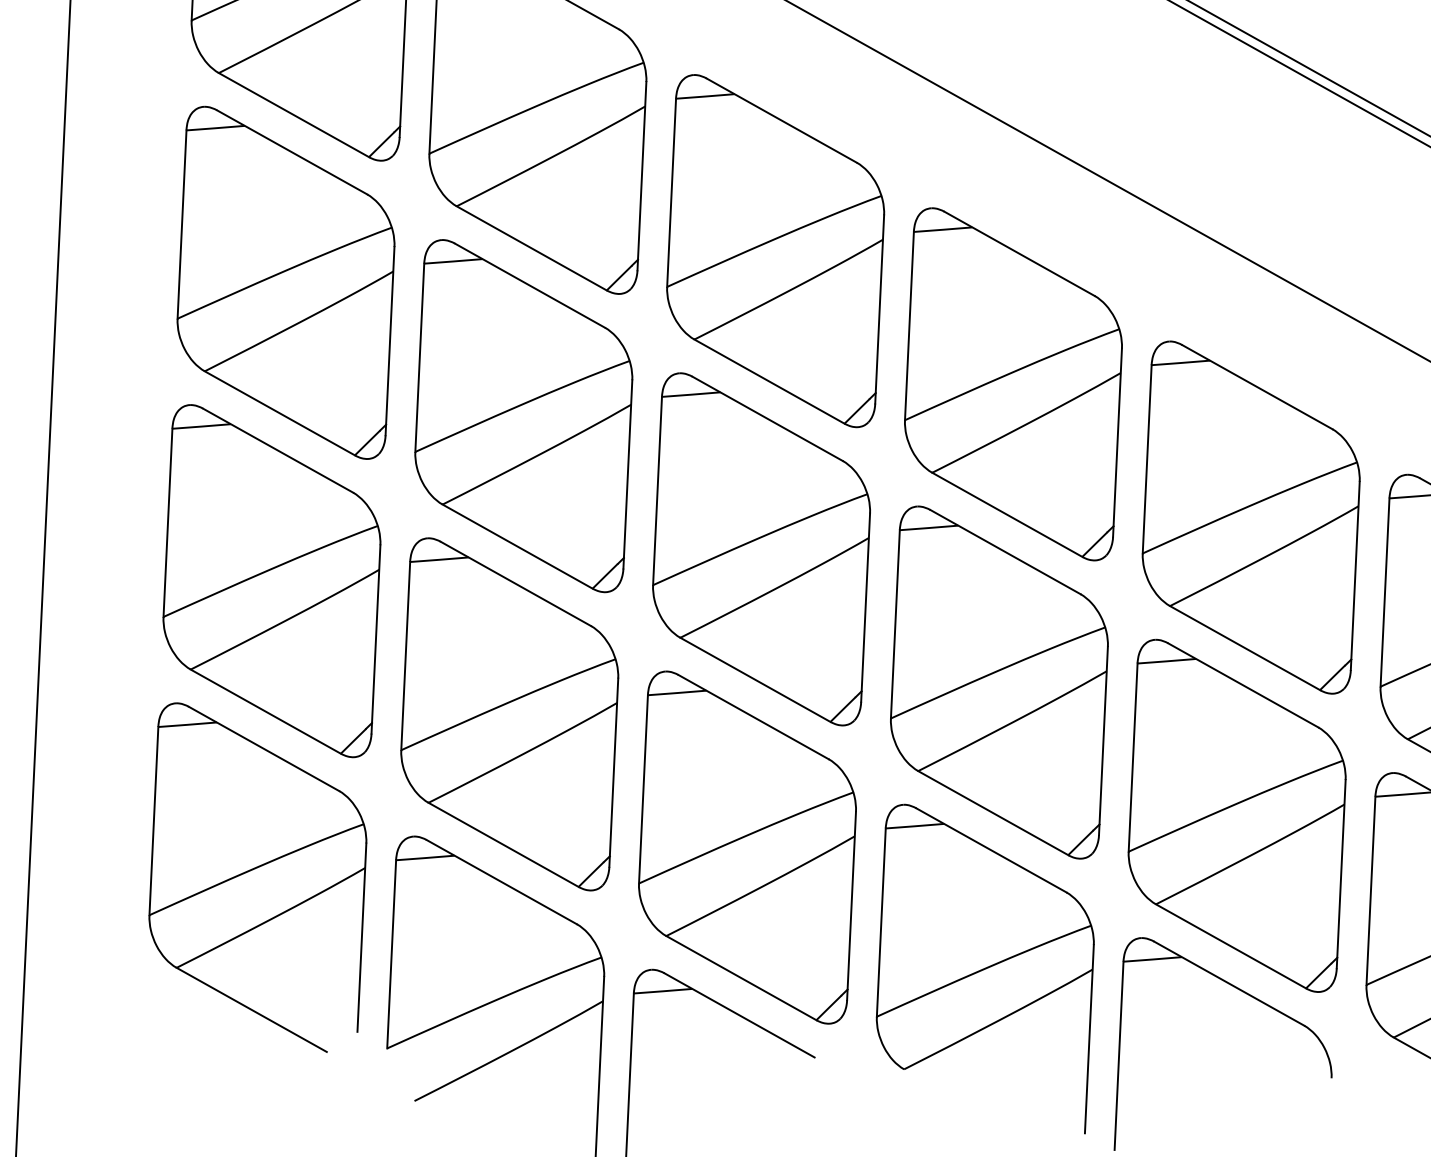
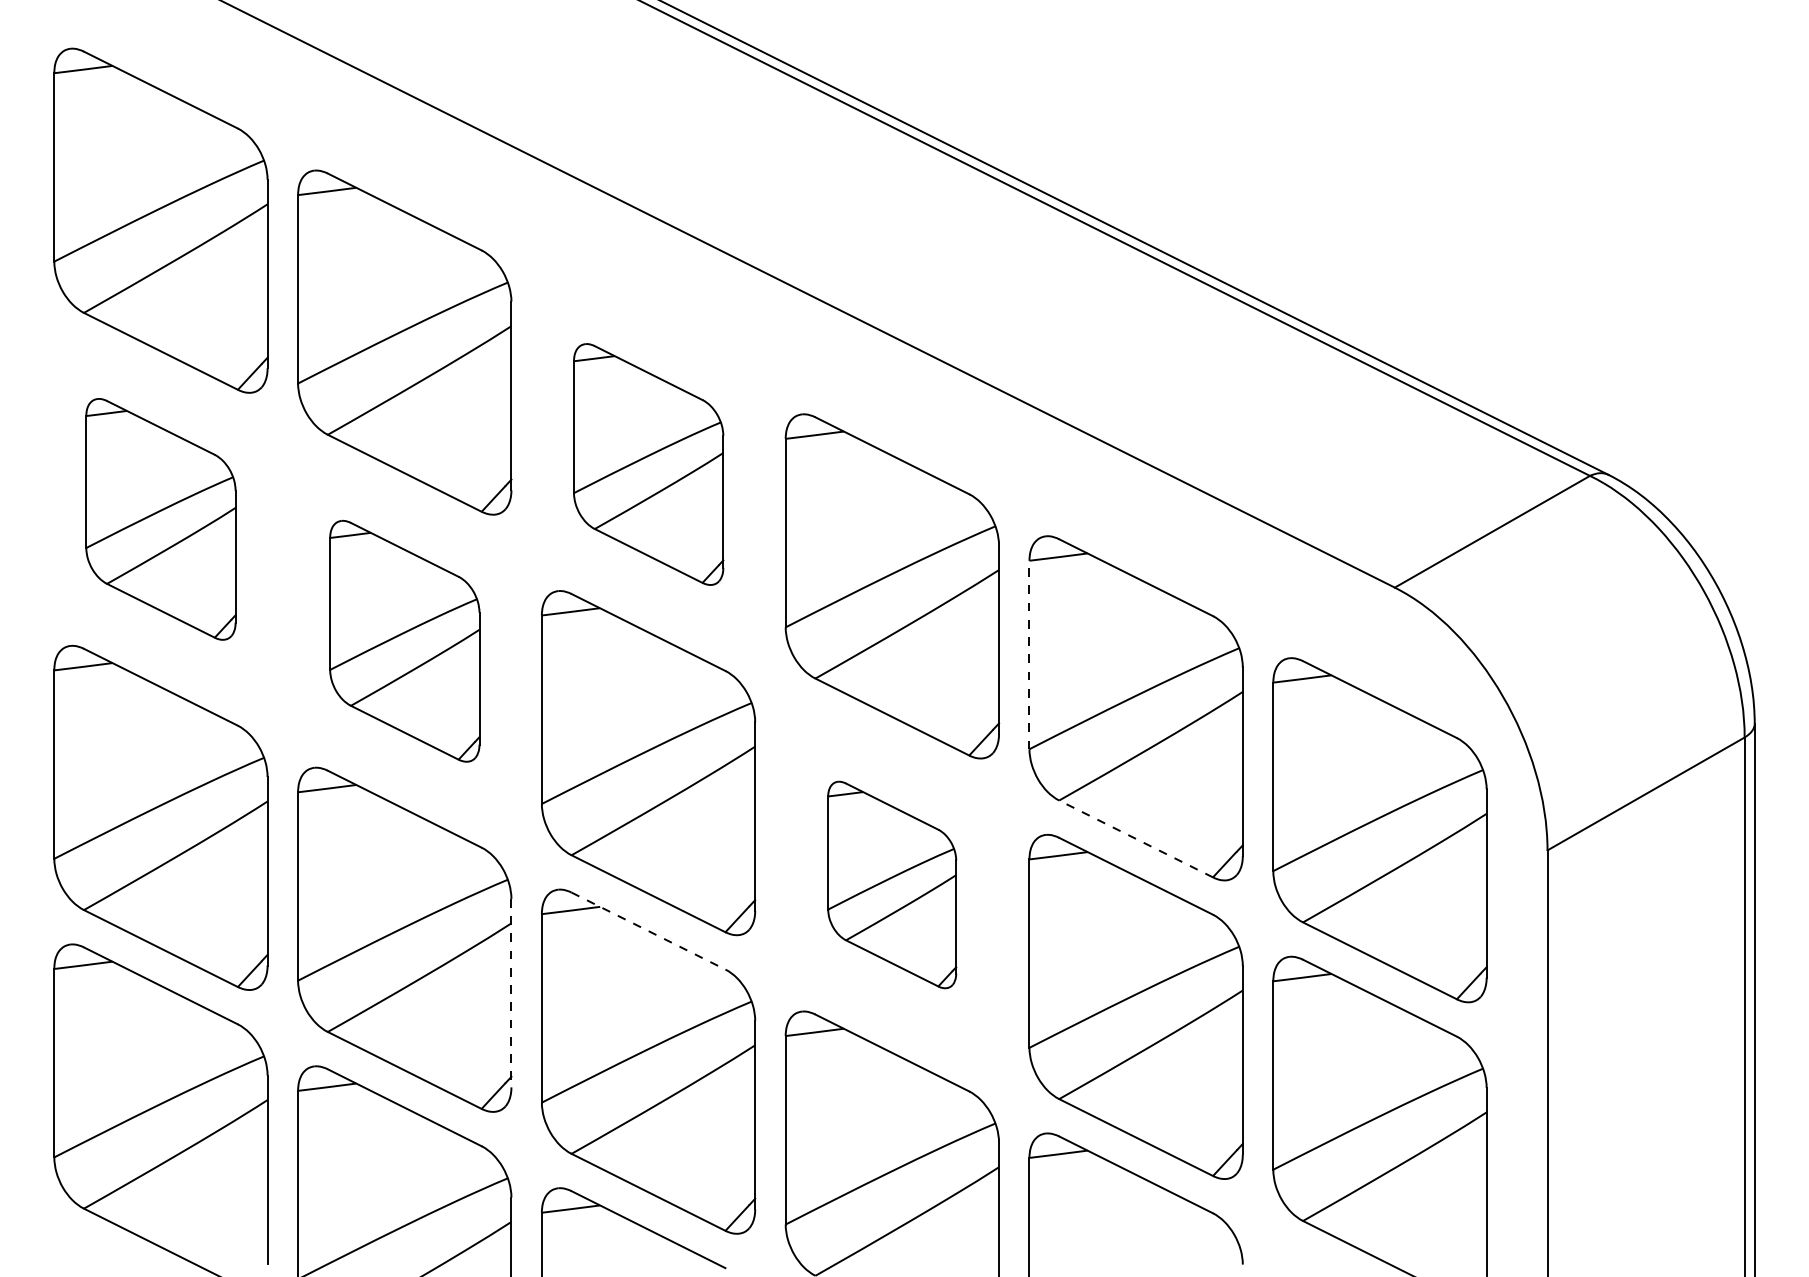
part: (775, 251) -> (648, 464), size x0.7
part: (285, 283) -> (160, 519), size x0.7
part: (523, 416) -> (404, 641), size x0.7
line: (1147, 458) -> (1029, 654), solid -> dashed
line: (1244, 647) -> (1135, 838), solid -> dashed
part: (998, 682) -> (891, 884), size x0.6
line: (753, 717) -> (648, 931), solid -> dashed
line: (613, 773) -> (511, 993), solid -> dashed

